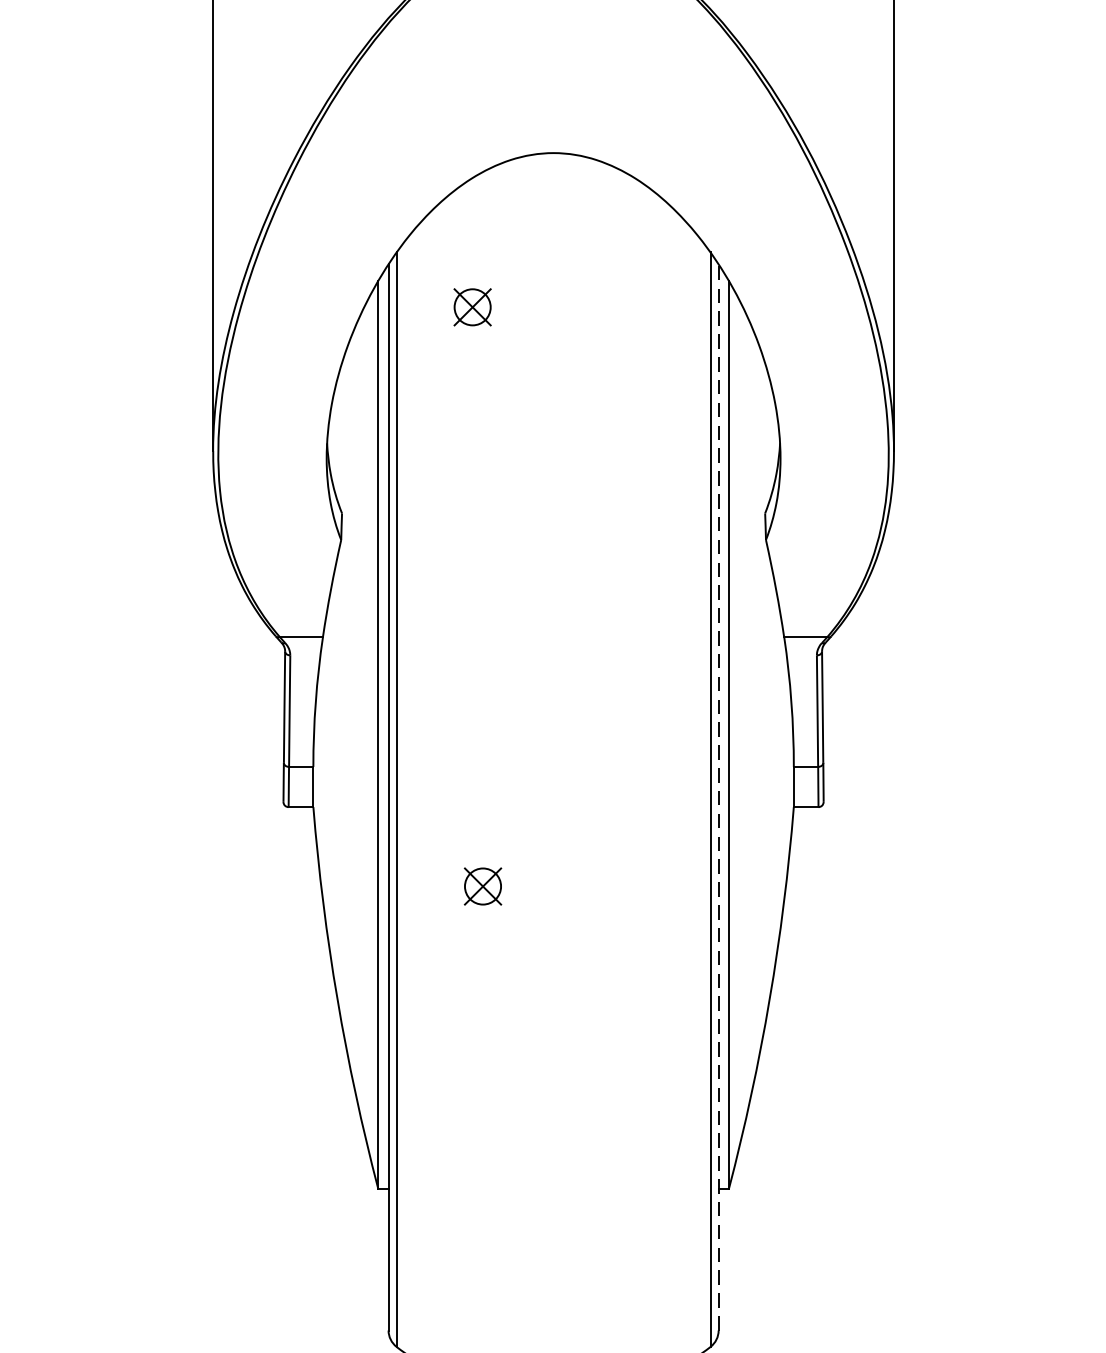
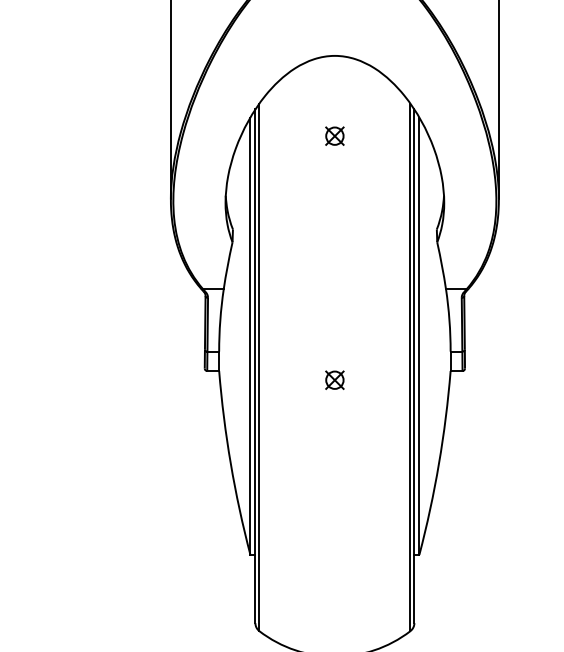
part: (471, 305) -> (334, 135), moved
line: (718, 797) -> (414, 366), dashed -> solid
part: (482, 884) -> (334, 379), moved

